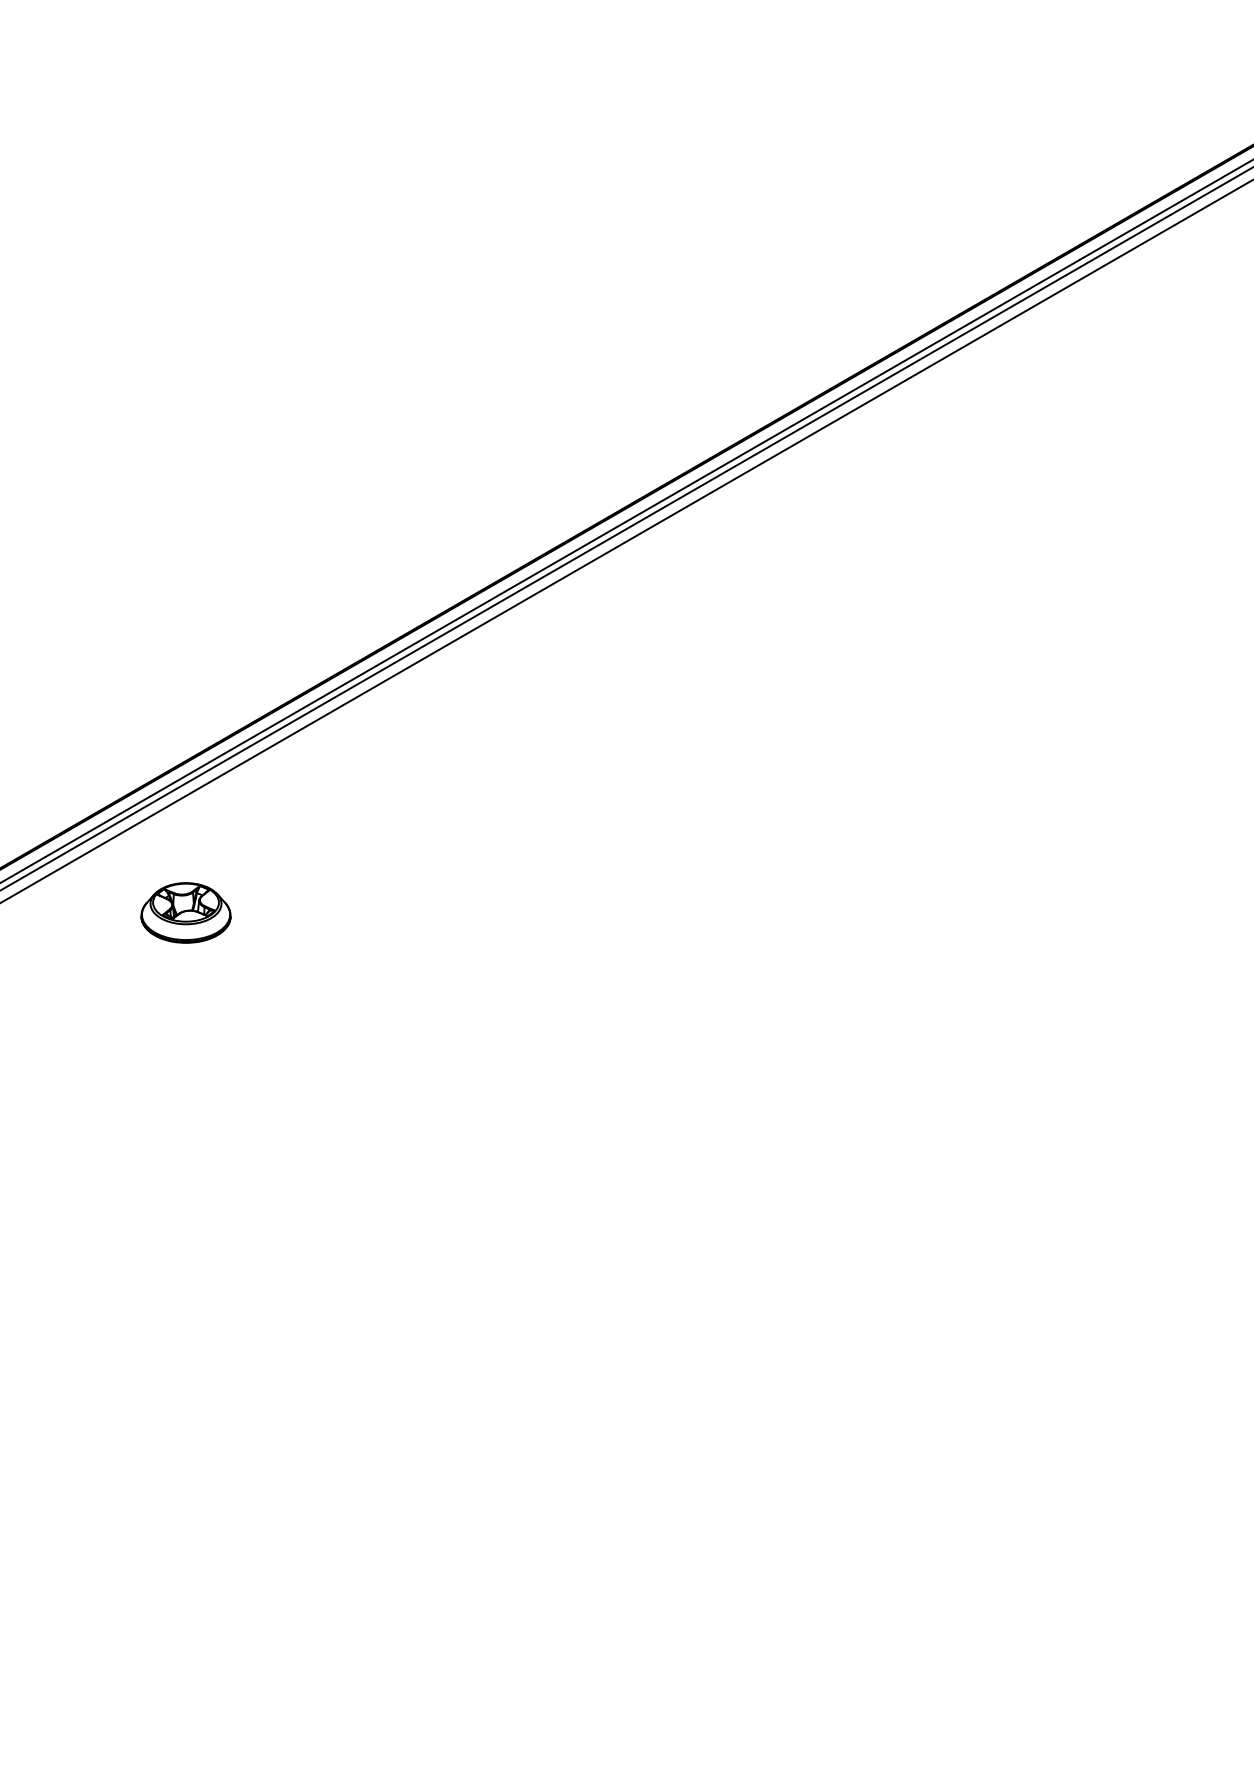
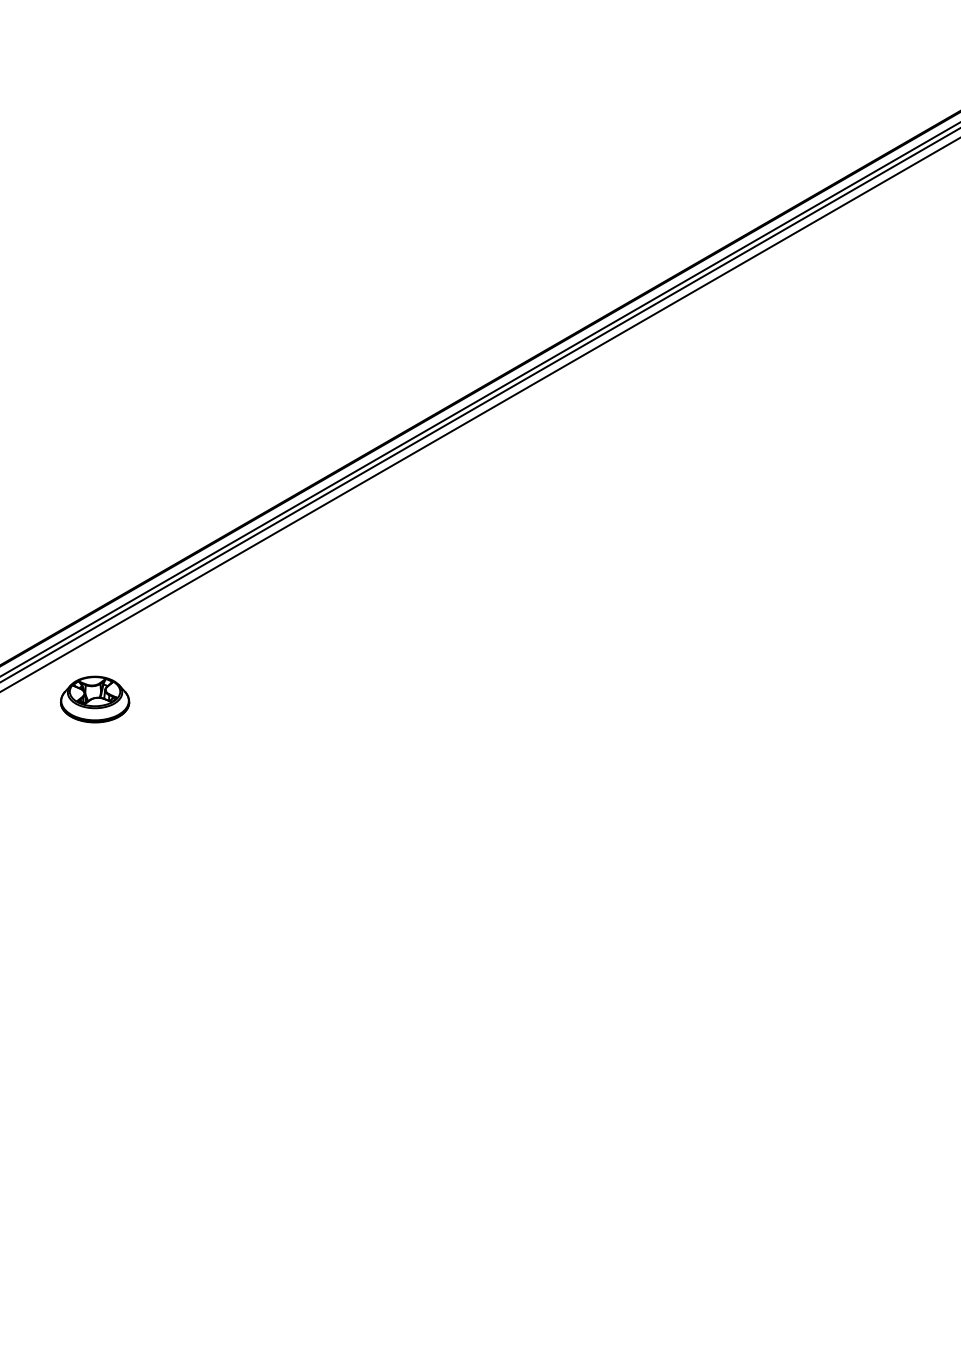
part: (185, 912) -> (94, 699), moved

